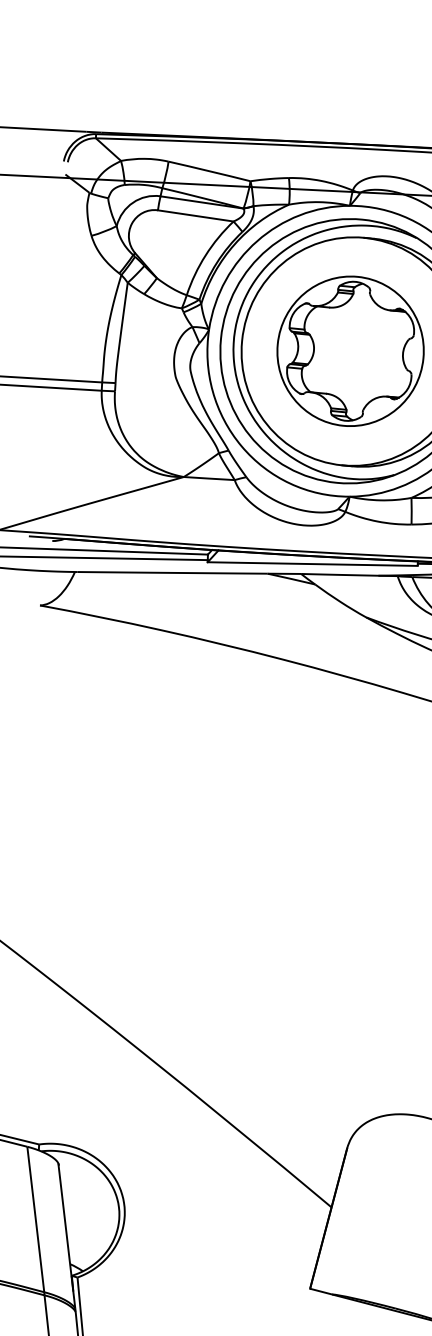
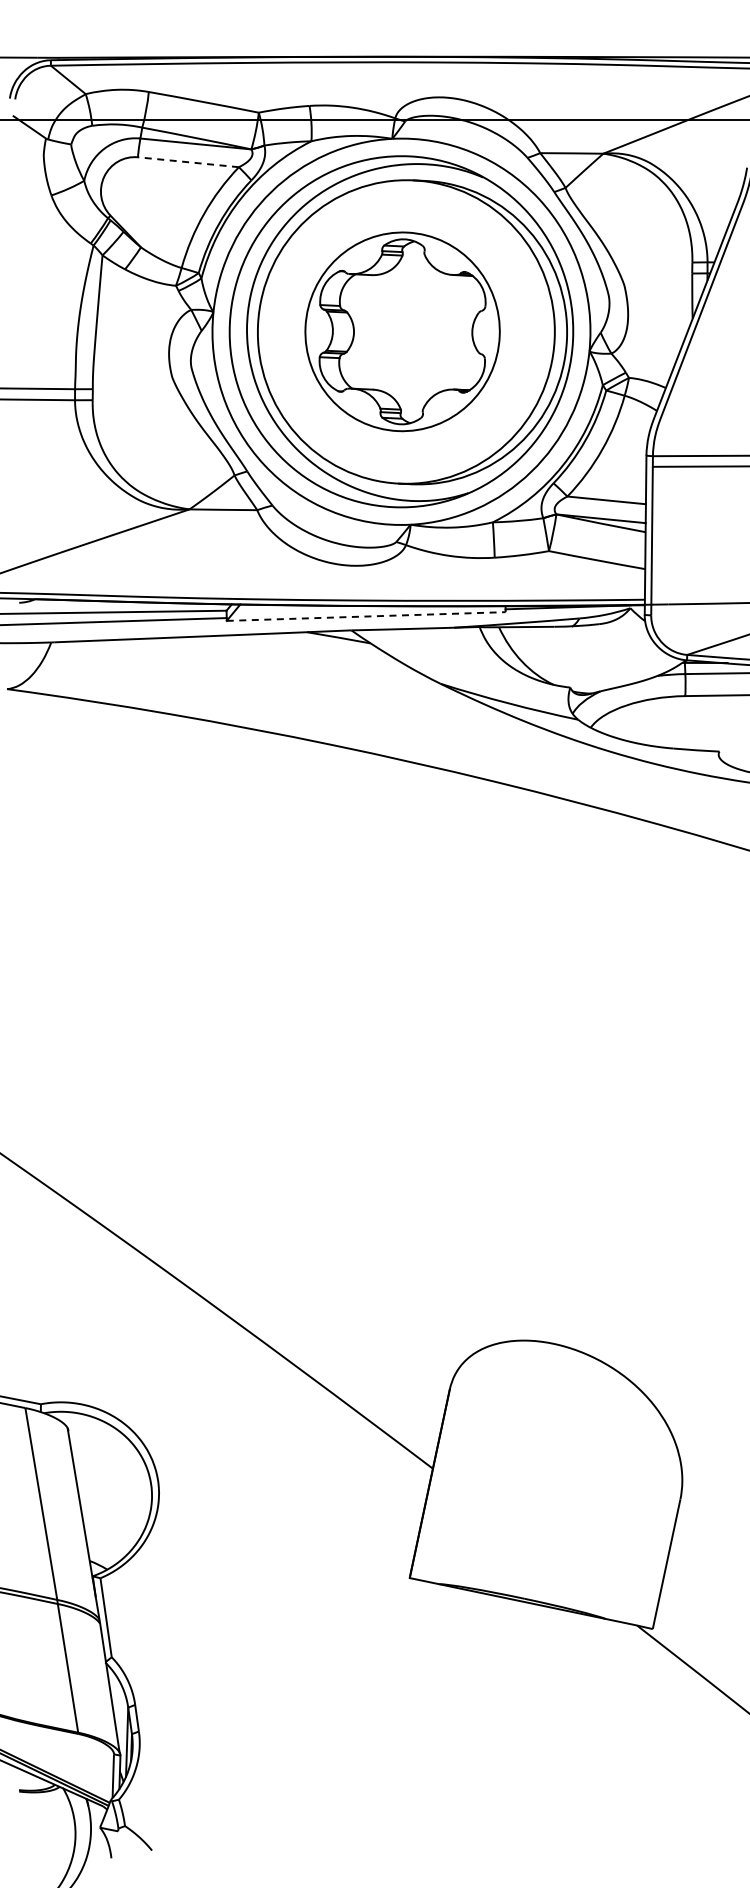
line: (195, 216) -> (188, 162), solid -> dashed
line: (312, 564) -> (366, 616), solid -> dashed

